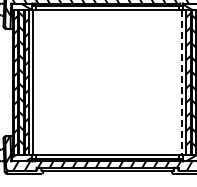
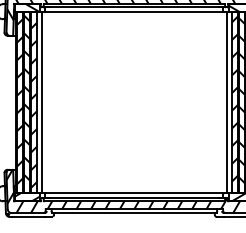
line: (181, 82) -> (226, 102), dashed -> solid

